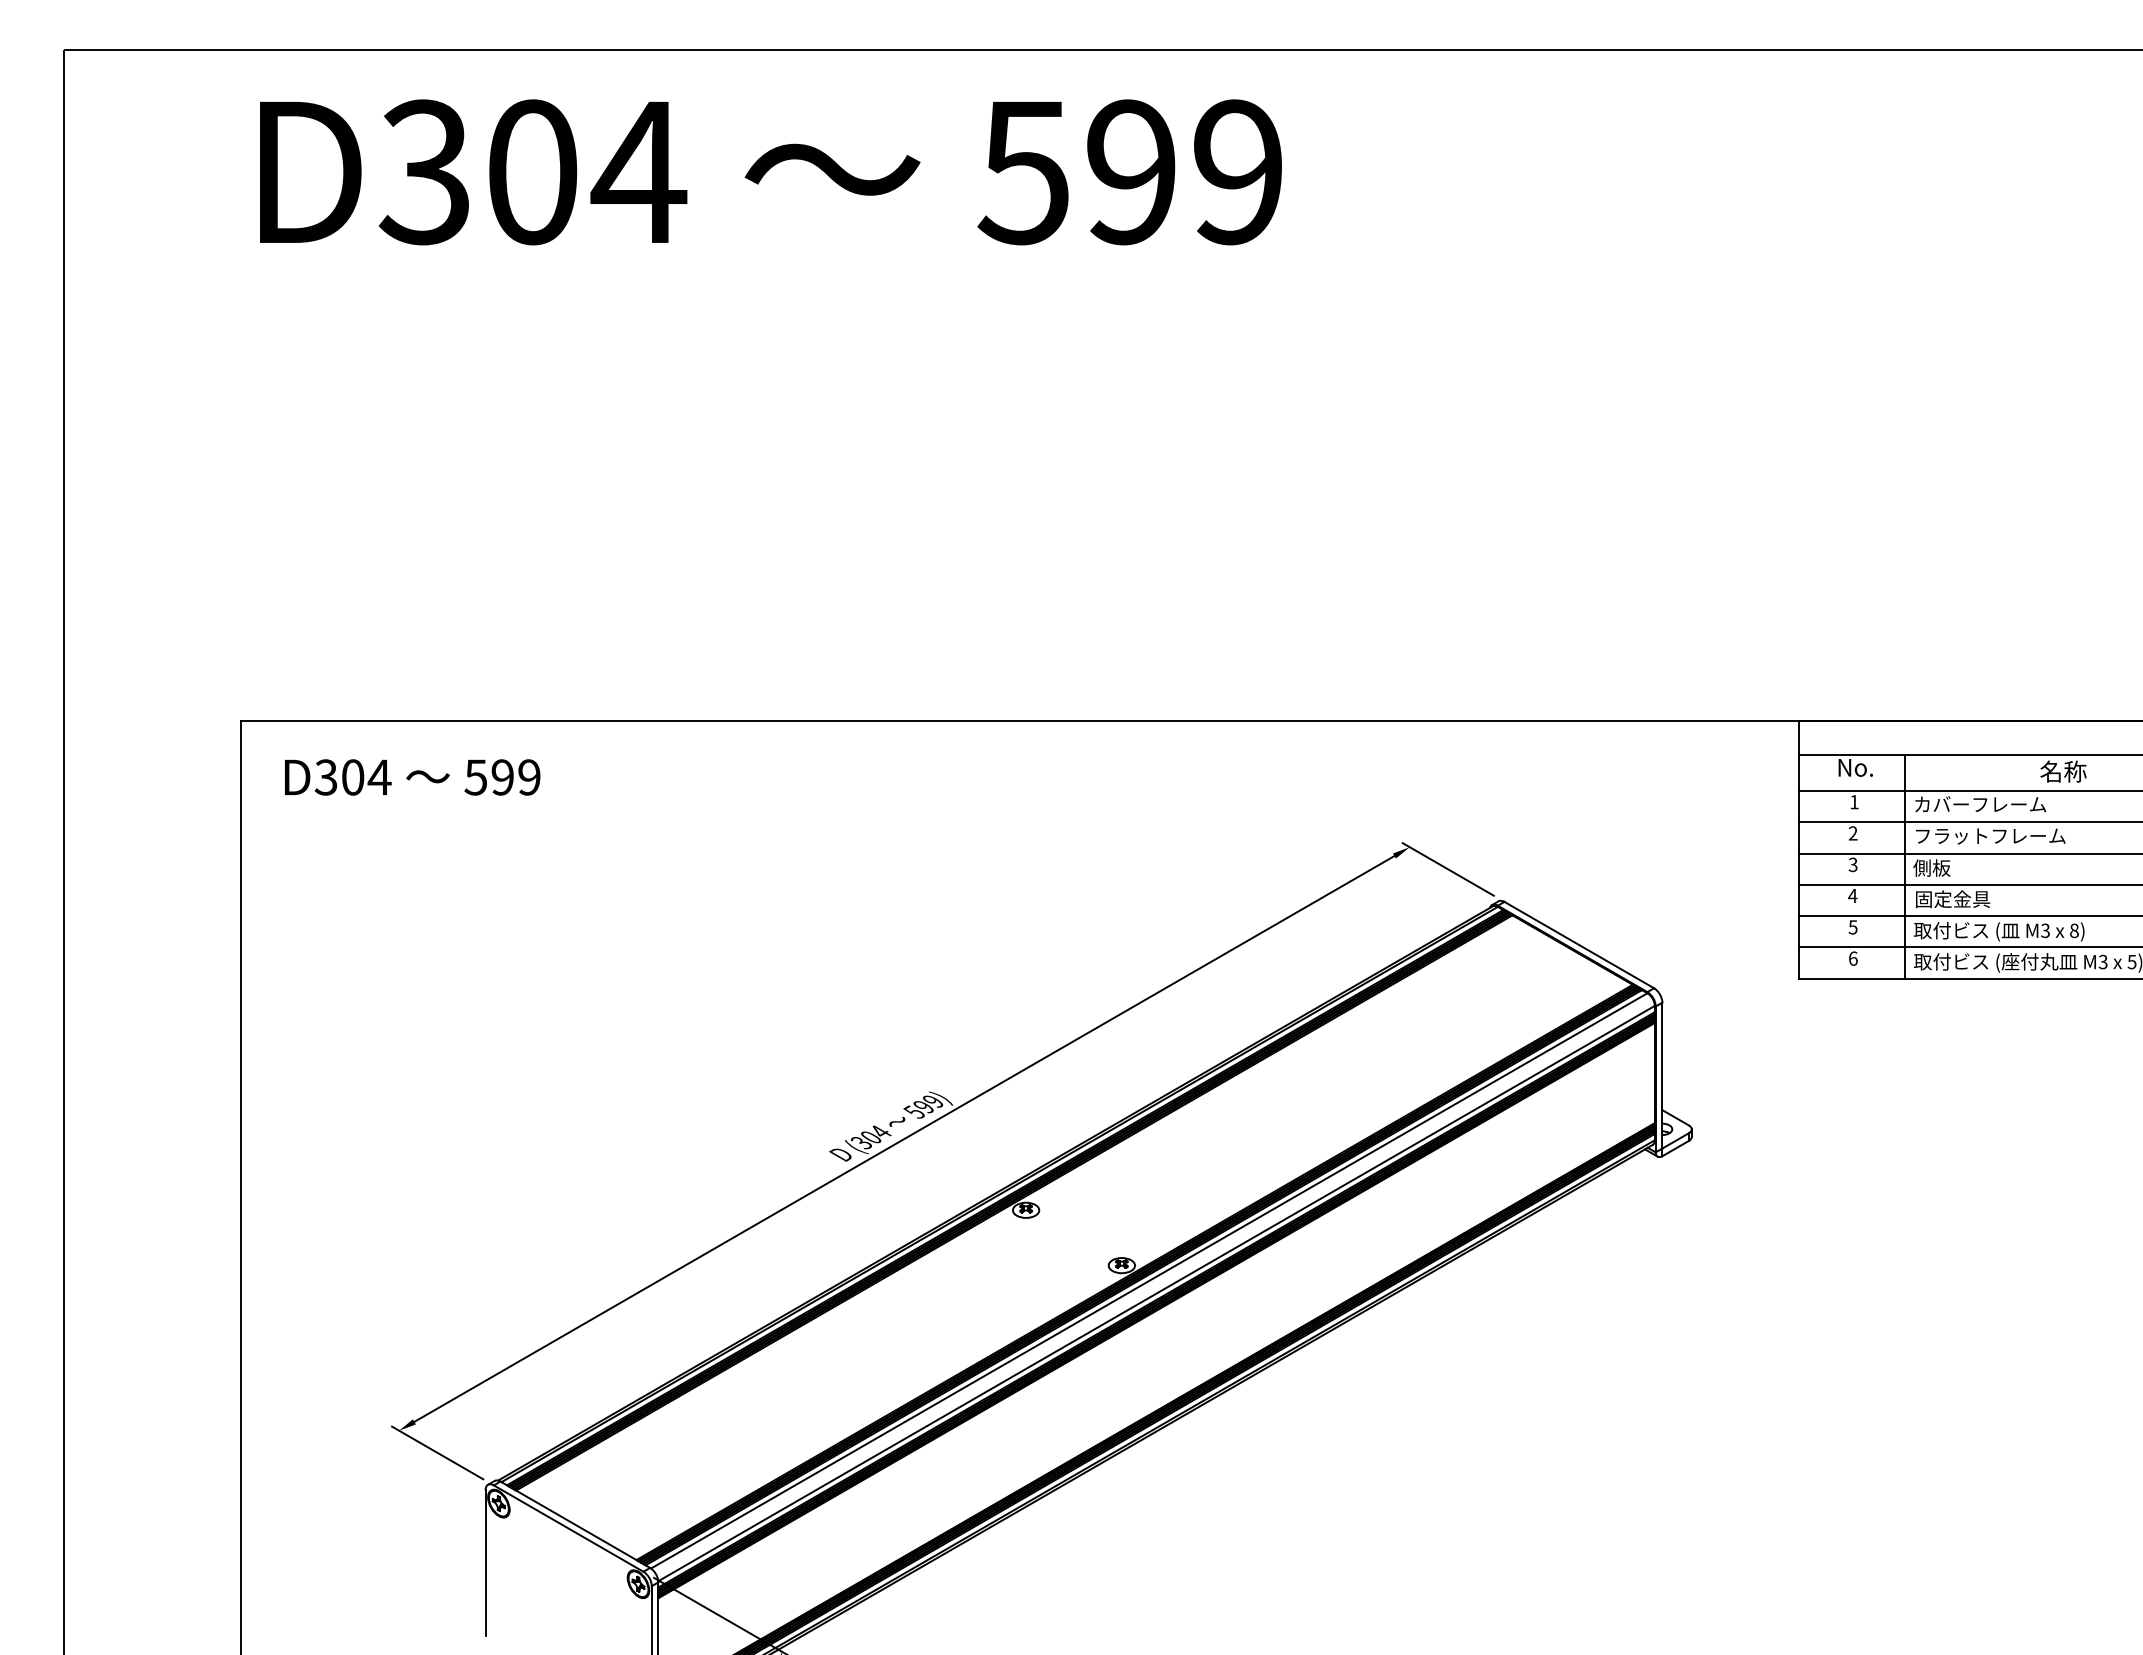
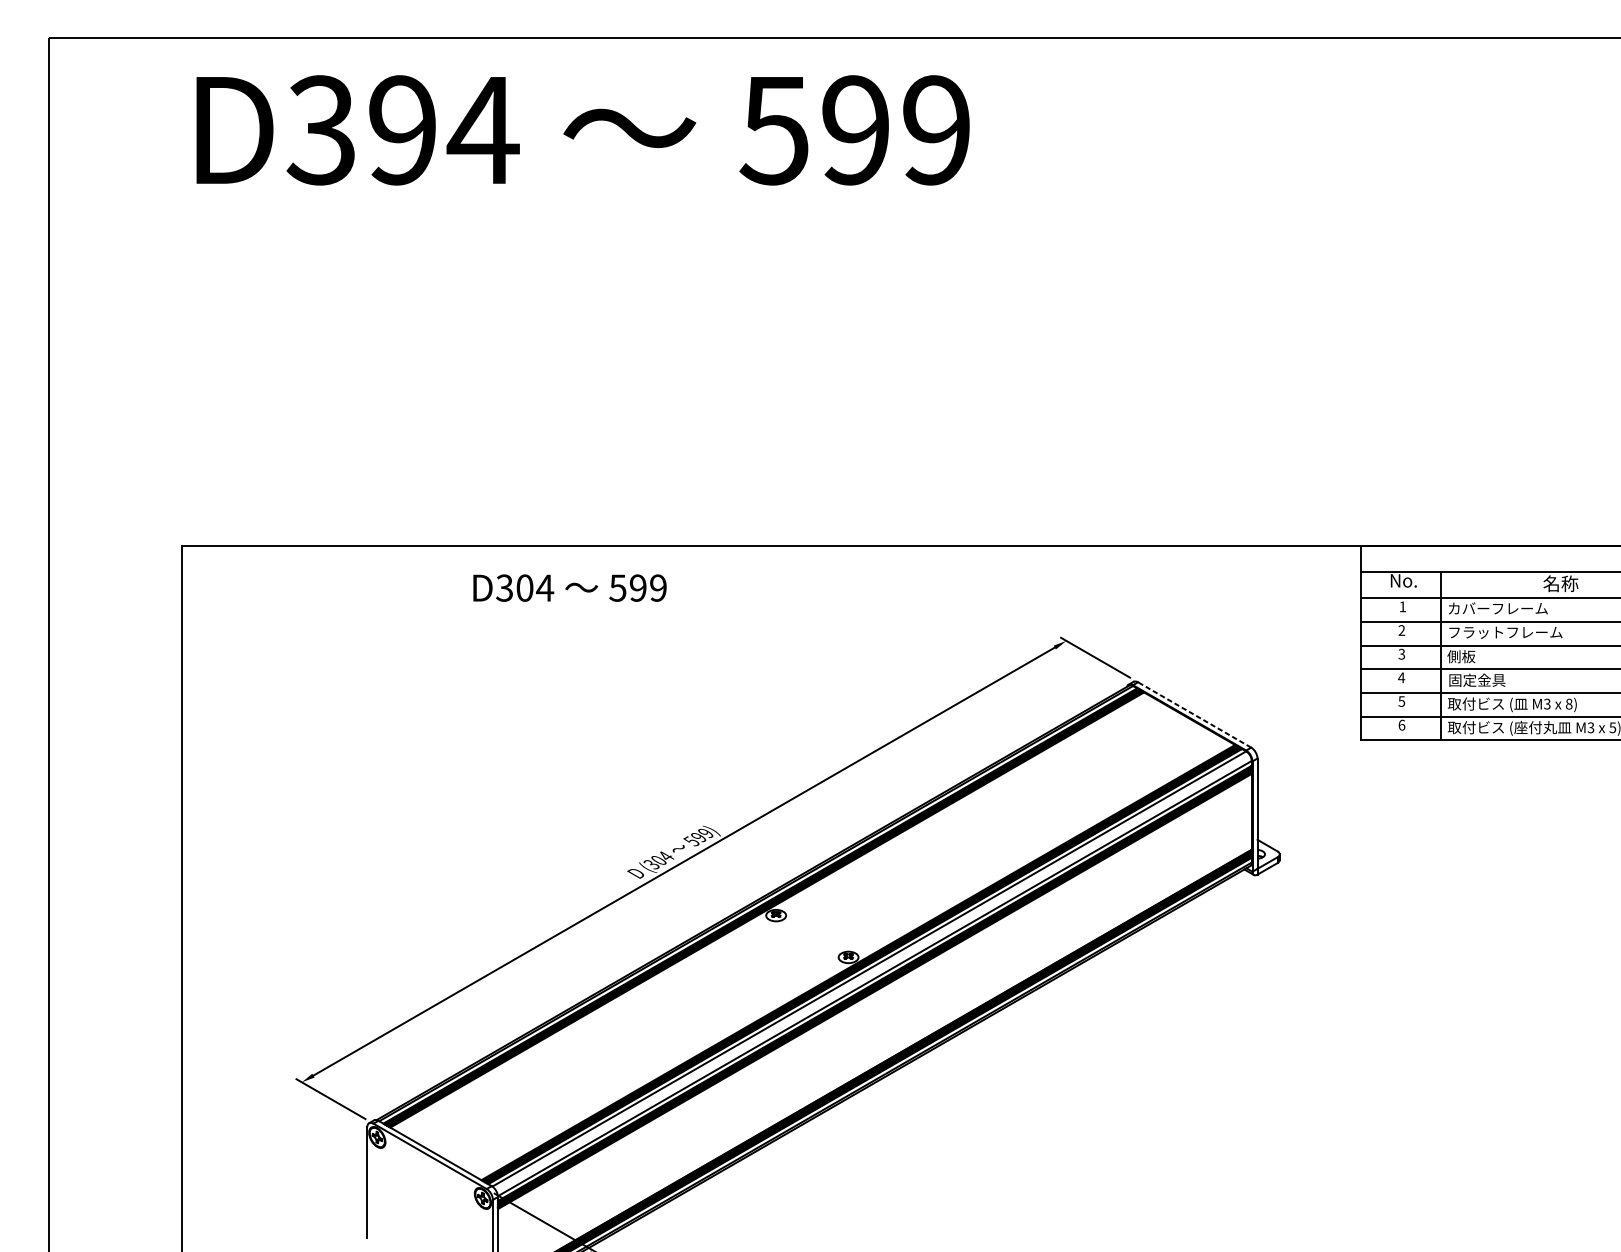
text: (532, 172) -> (402, 130), D304 -> D394
text: (412, 777) -> (569, 588), moved
line: (1578, 944) -> (1194, 714), solid -> dashed

